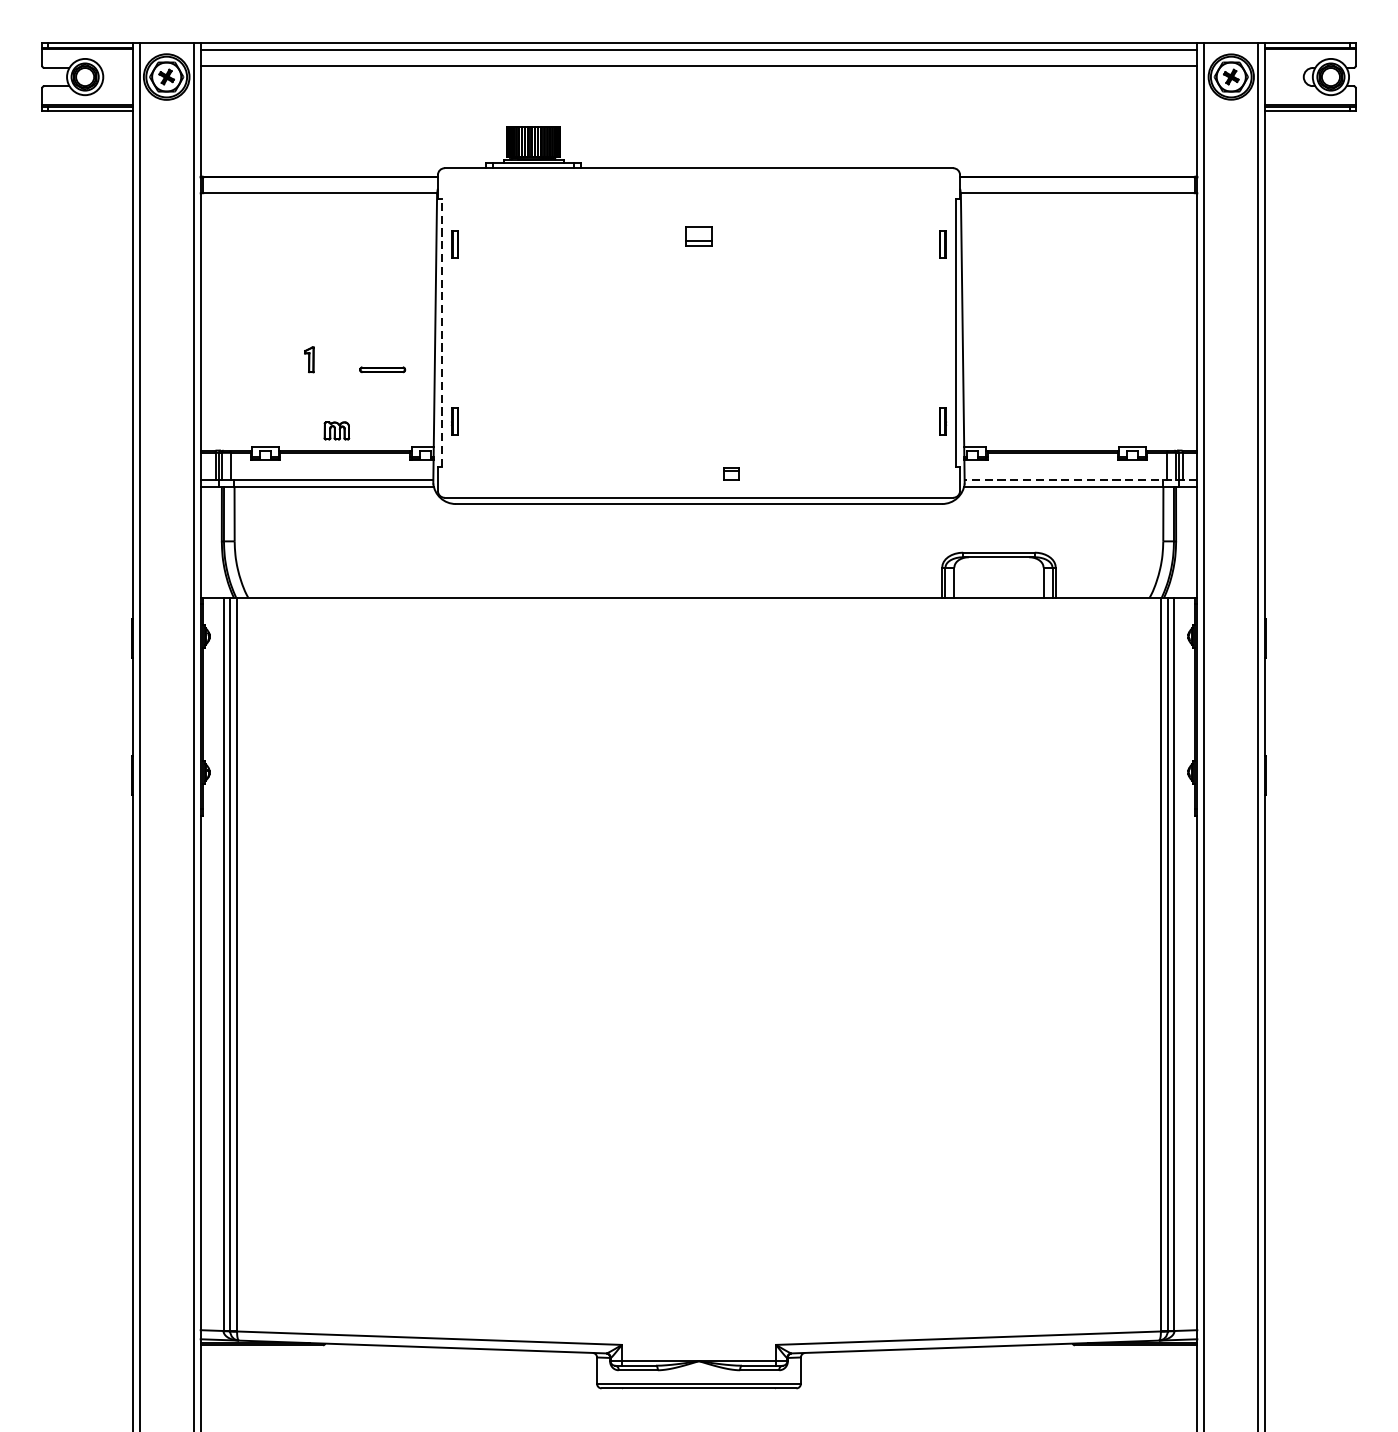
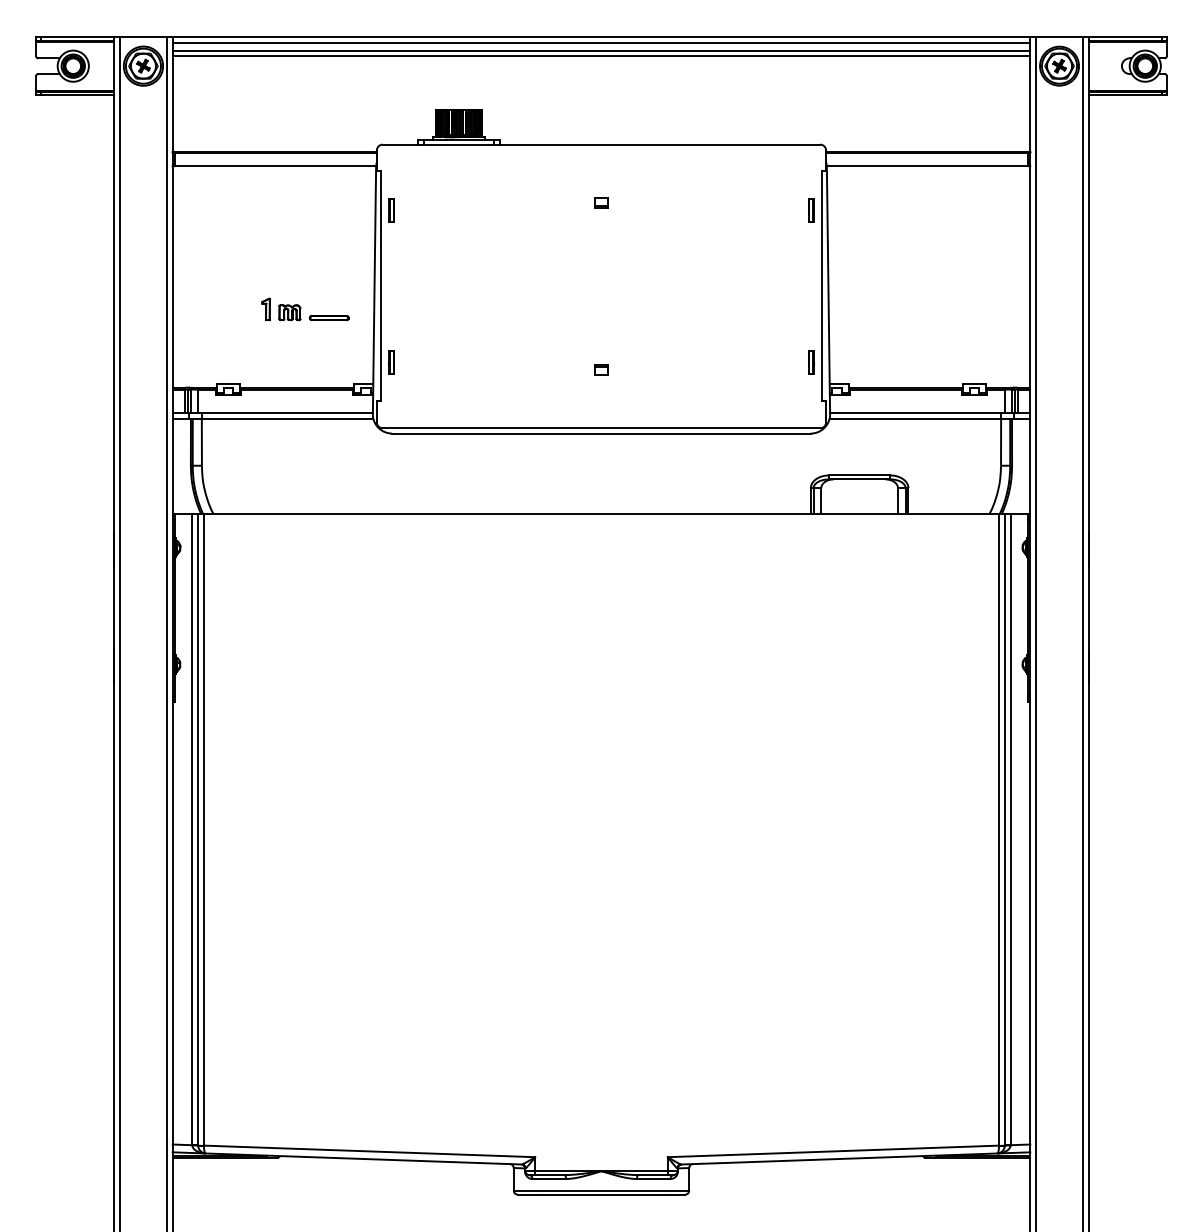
line: (699, 58) -> (601, 50), added
part: (699, 235) -> (601, 202), size x0.62
line: (442, 333) -> (380, 286), dashed -> solid
part: (336, 430) -> (289, 312), moved
part: (731, 473) -> (601, 369), moved
line: (1080, 480) -> (929, 413), dashed -> solid

